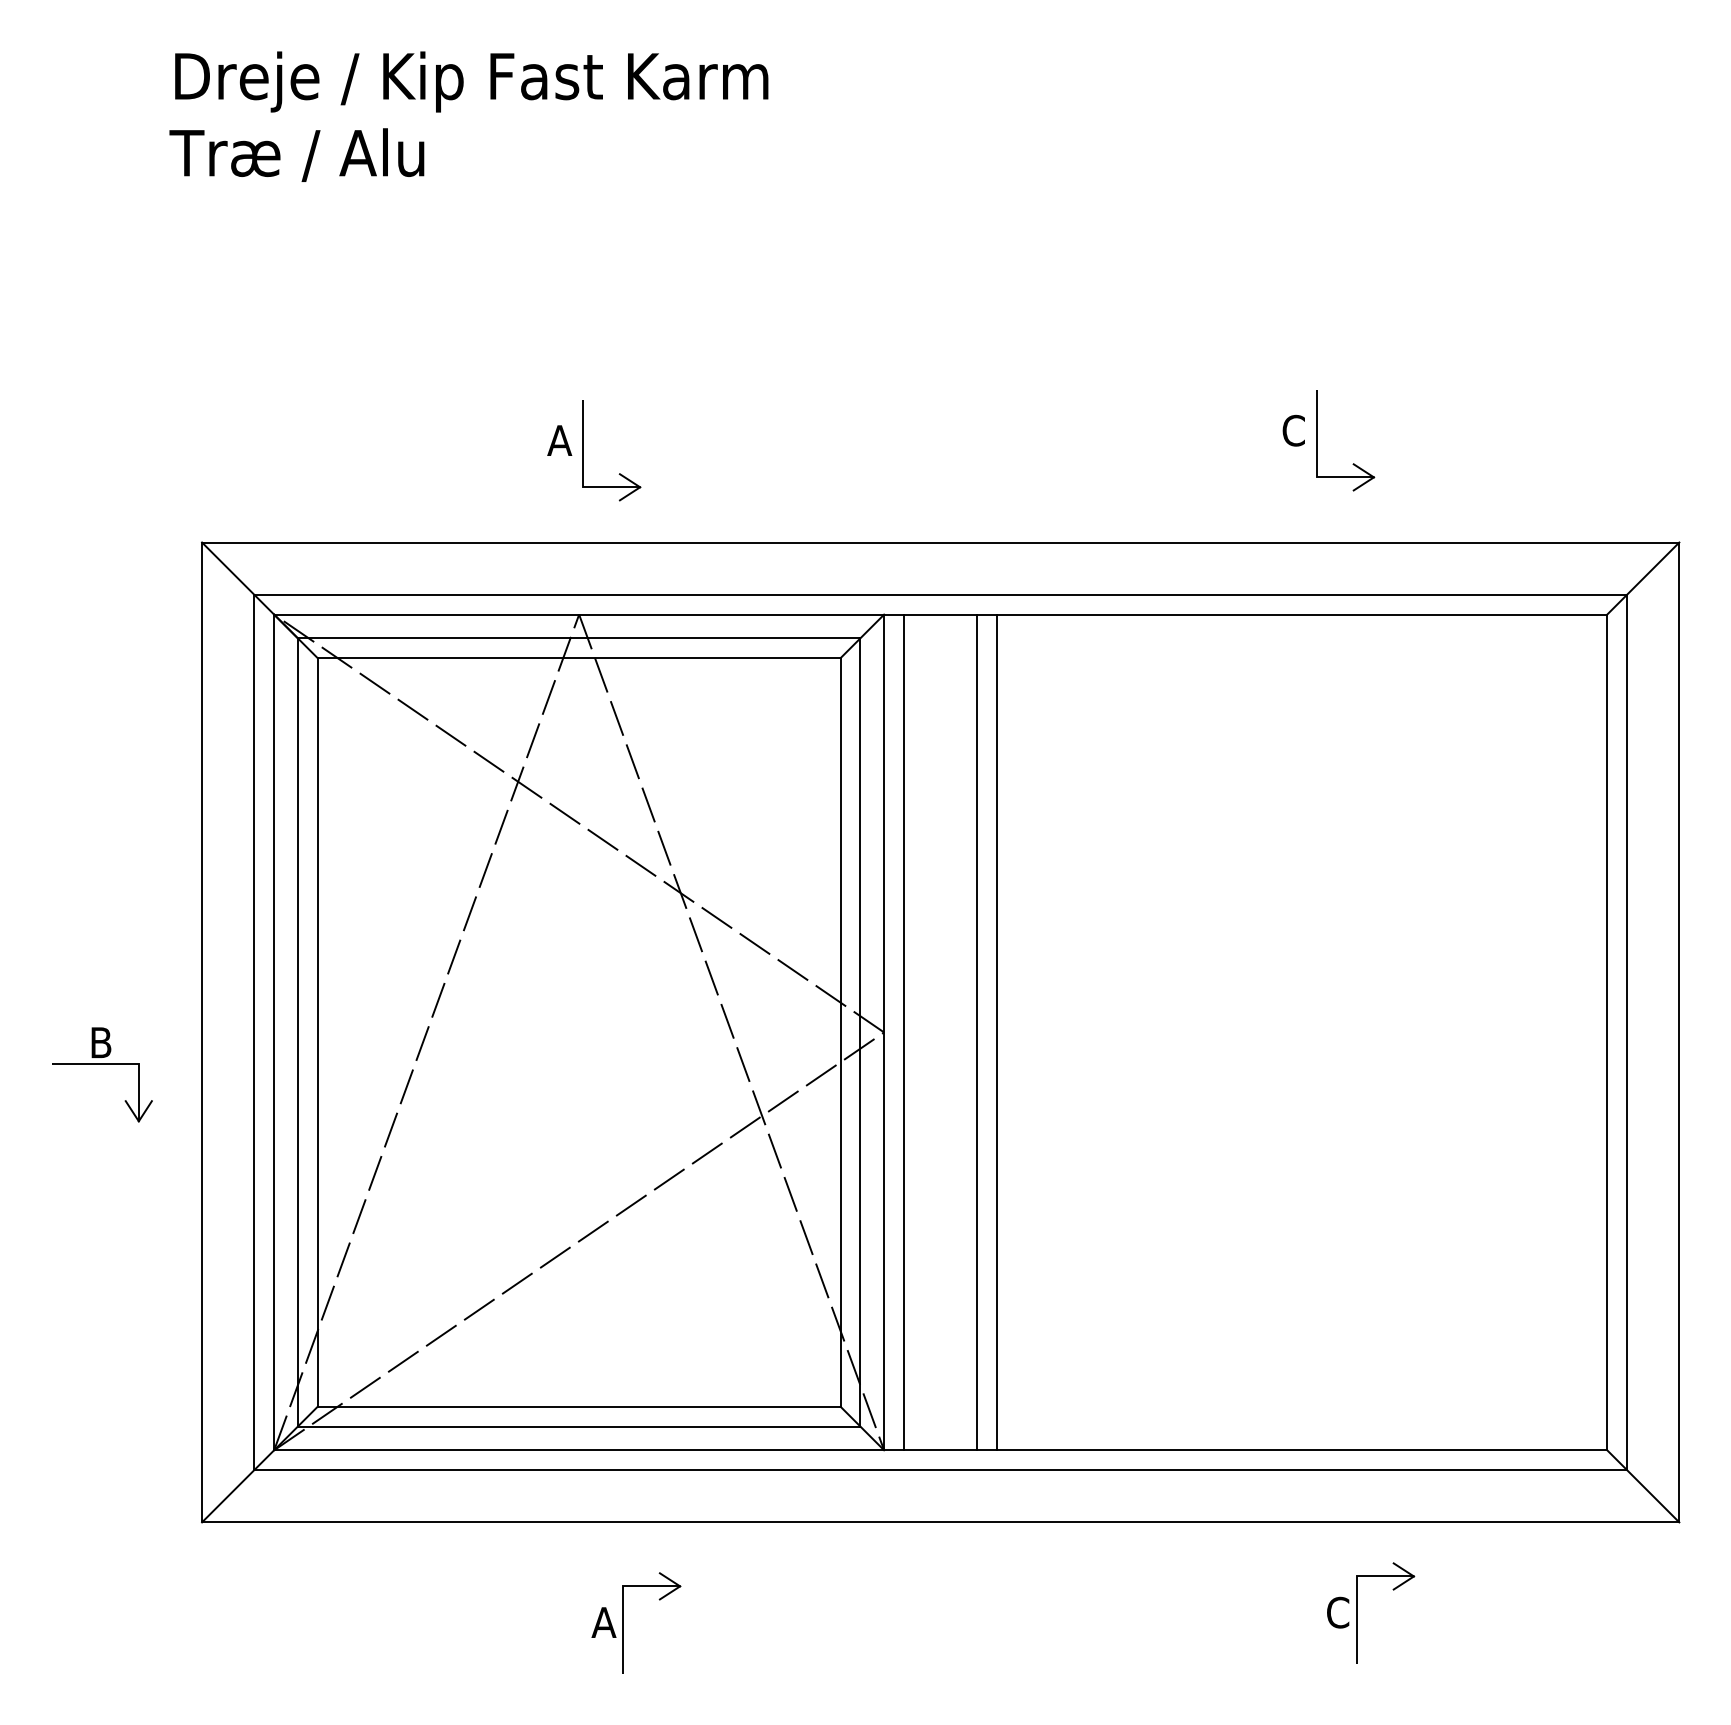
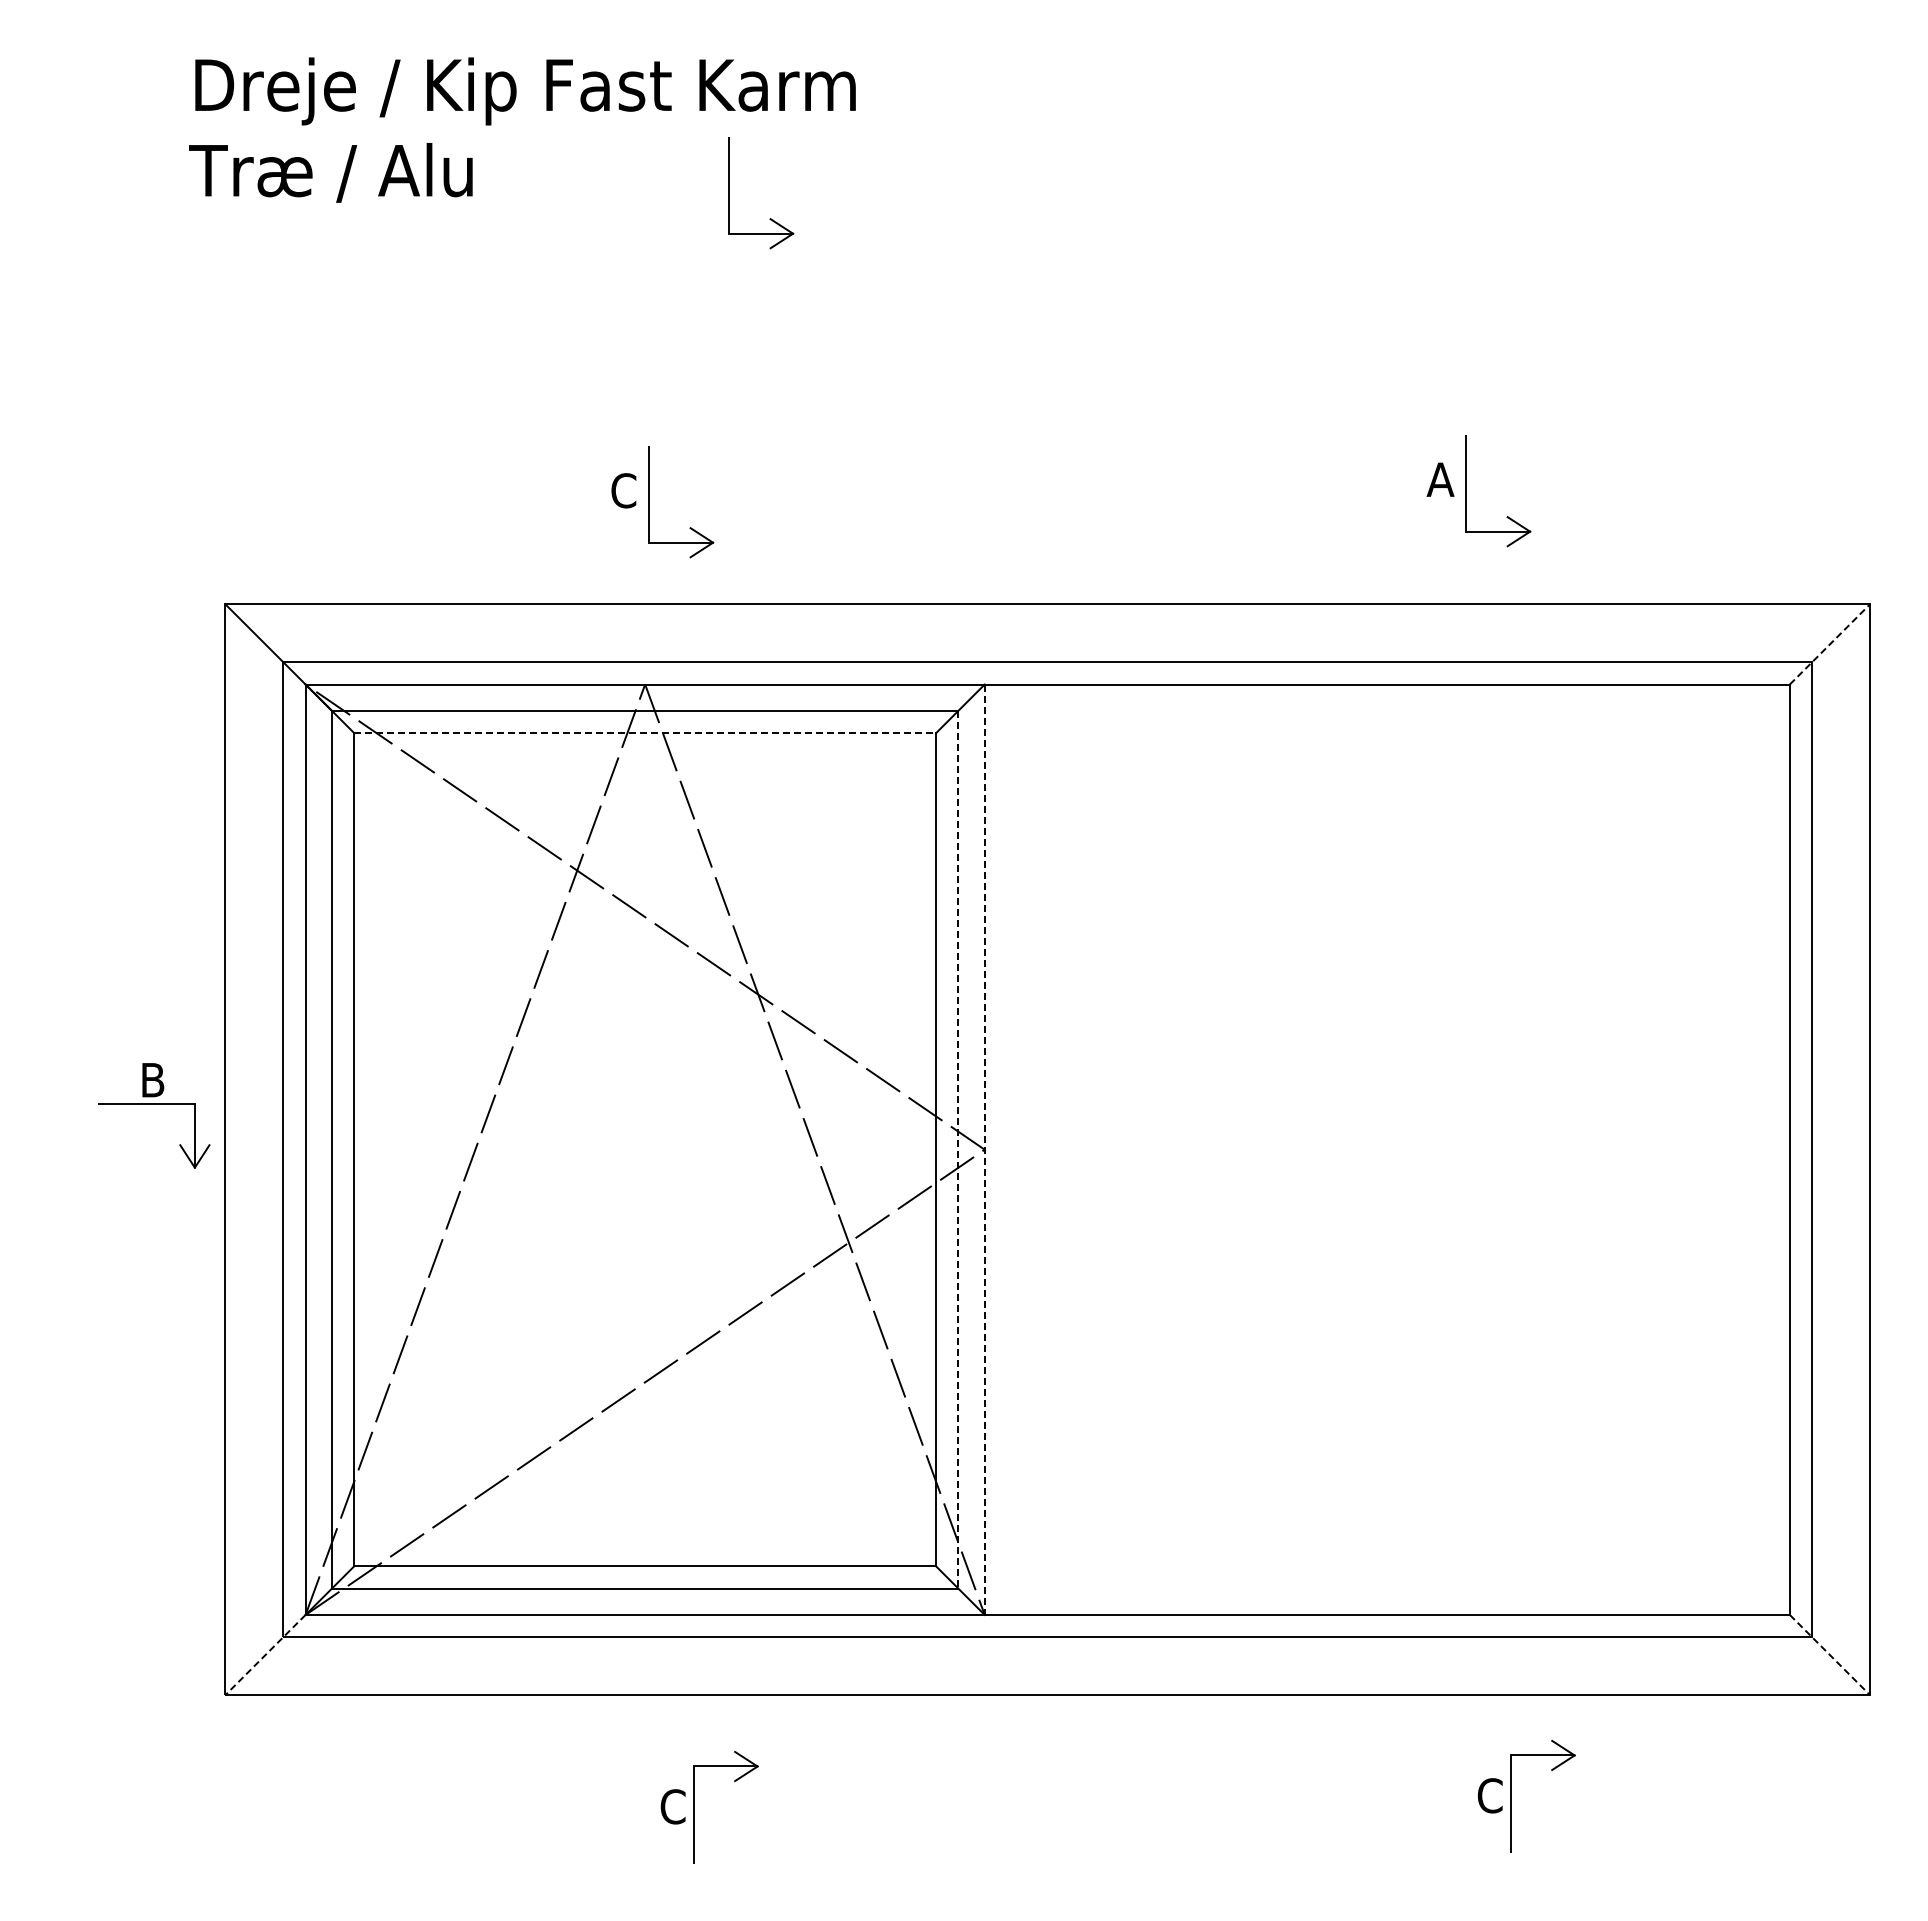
part: (690, 196) -> (769, 218), added
text: (1293, 430) -> (1440, 479), C -> A
text: (559, 440) -> (623, 490), A -> C
line: (1643, 578) -> (1830, 644), solid -> dashed
line: (579, 657) -> (645, 732), solid -> dashed
line: (860, 1032) -> (958, 1149), solid -> dashed
line: (903, 1032) -> (1006, 1149), removed
line: (977, 1032) -> (1088, 1149), removed
line: (997, 1032) -> (1110, 1149), removed
line: (883, 1033) -> (984, 1150), solid -> dashed
part: (102, 1064) -> (154, 1104), moved
line: (238, 1486) -> (265, 1655), solid -> dashed
line: (1643, 1486) -> (1830, 1655), solid -> dashed
text: (603, 1622) -> (672, 1806), A -> C

